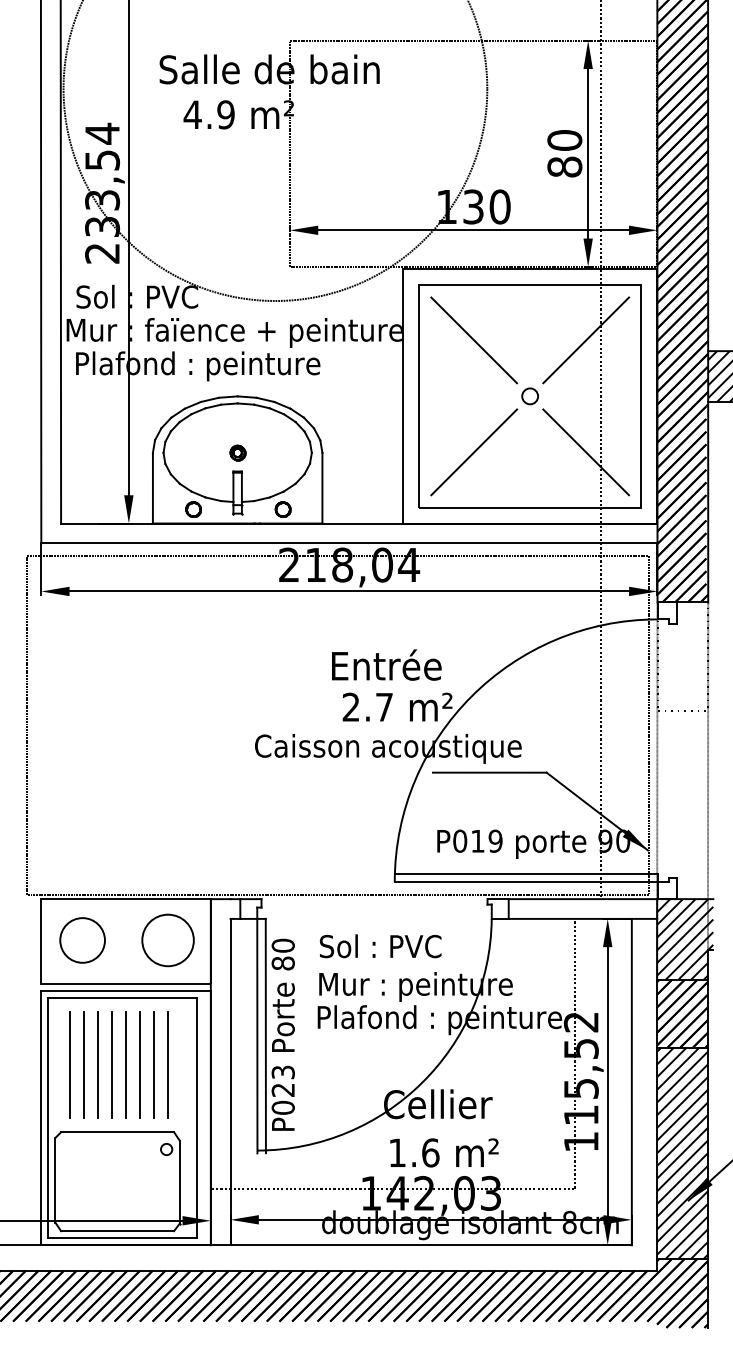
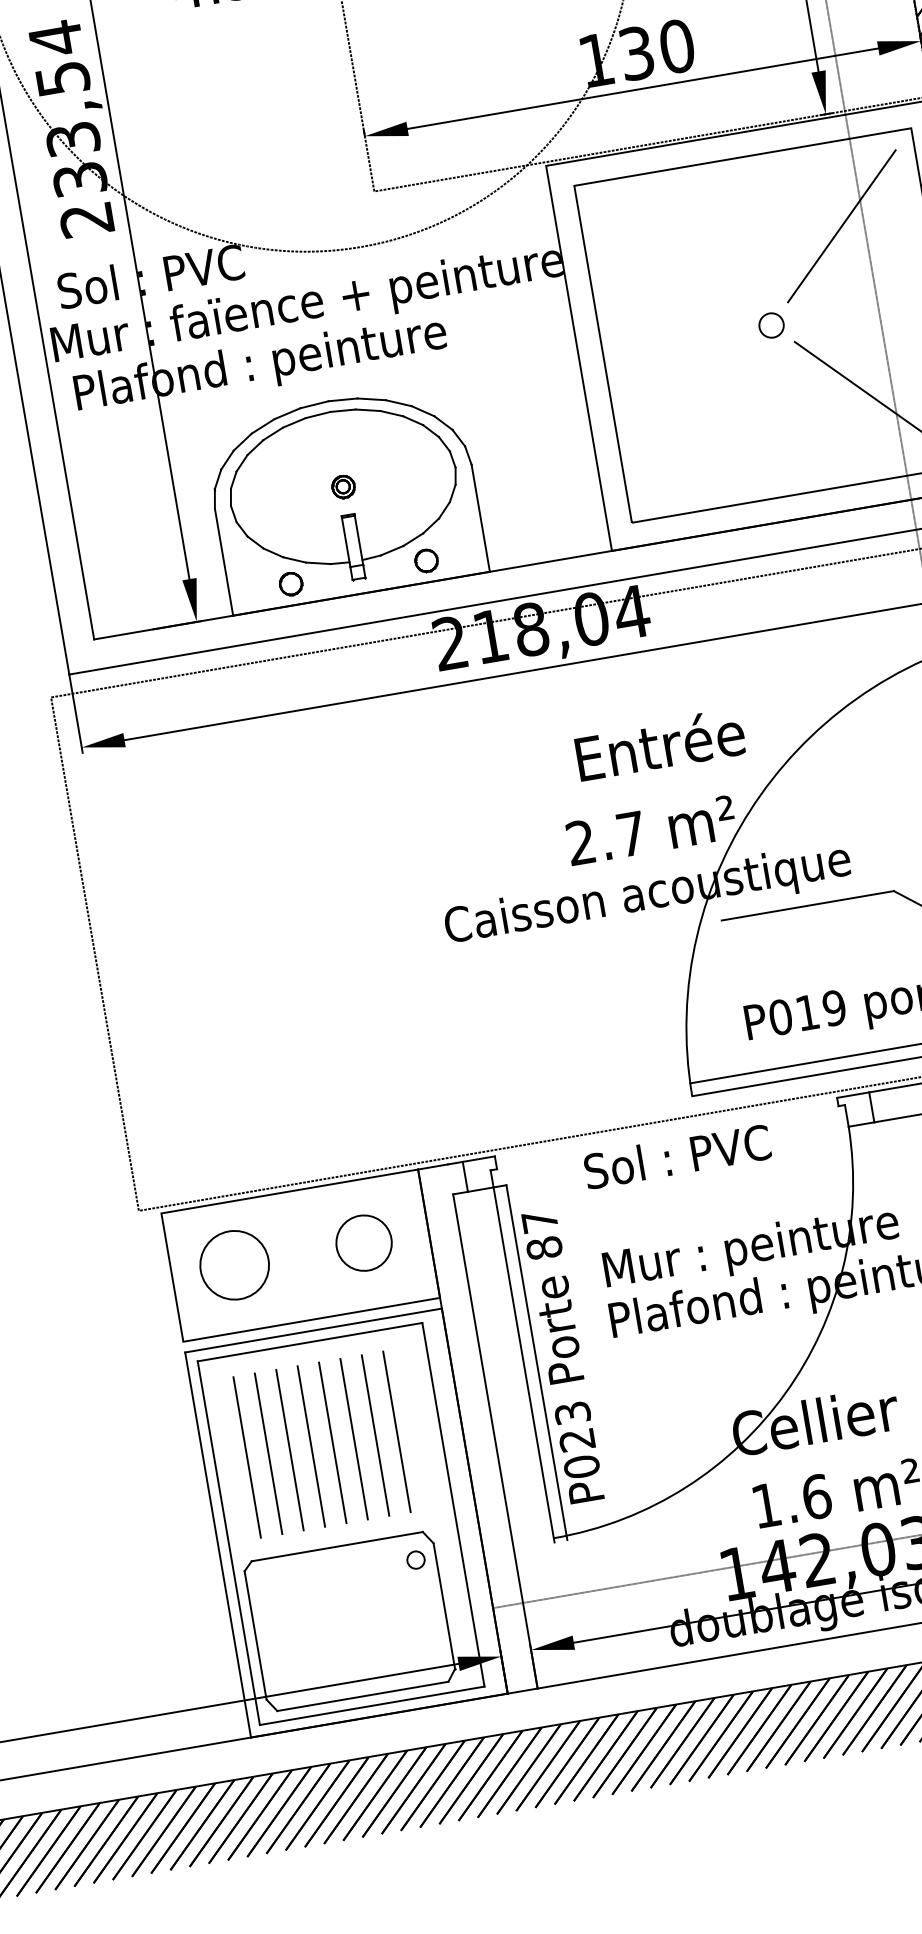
line: (474, 340) -> (672, 255), removed
line: (474, 452) -> (701, 424), removed
text: (386, 664) -> (659, 743), moved
circle: (167, 940) -> (363, 1243), size x0.7
text: (282, 945) -> (538, 1221), 80 -> 87
text: (380, 946) -> (677, 1156), moved

